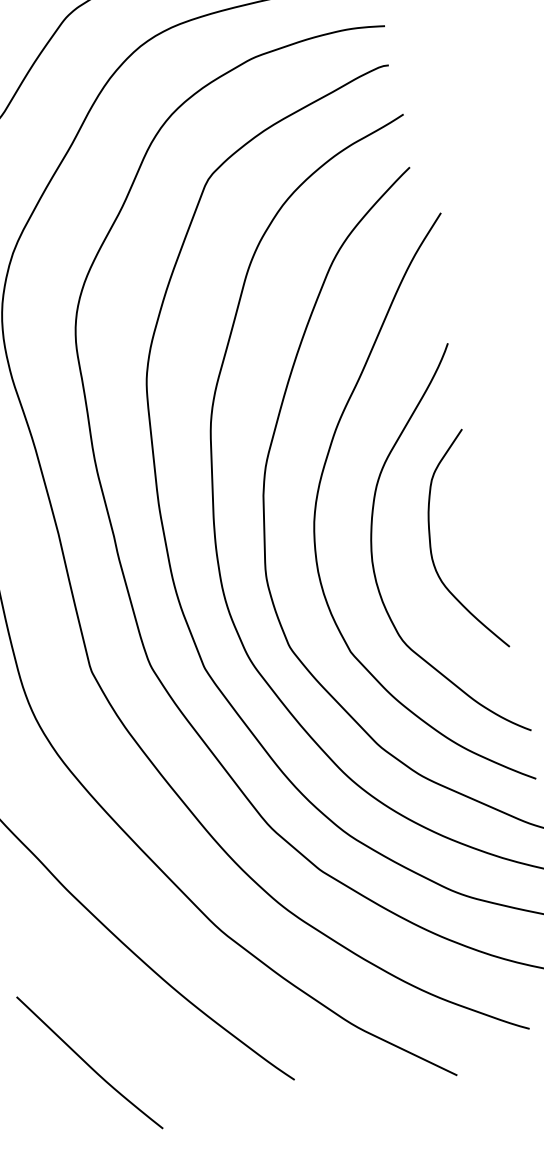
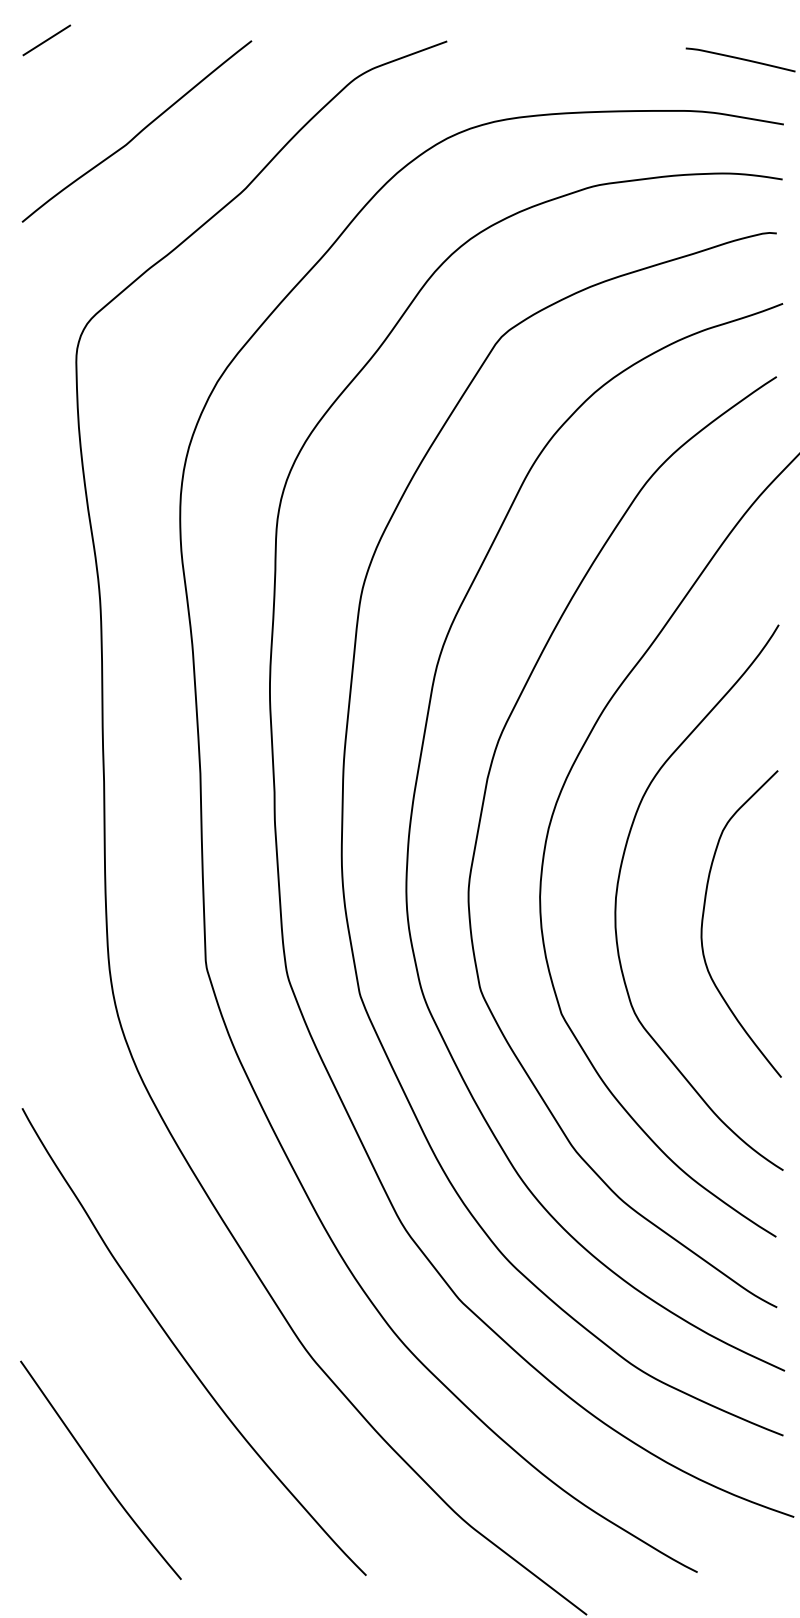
curve: (431, 548) -> (703, 922), moved
curve: (88, 1064) -> (98, 1471), moved

